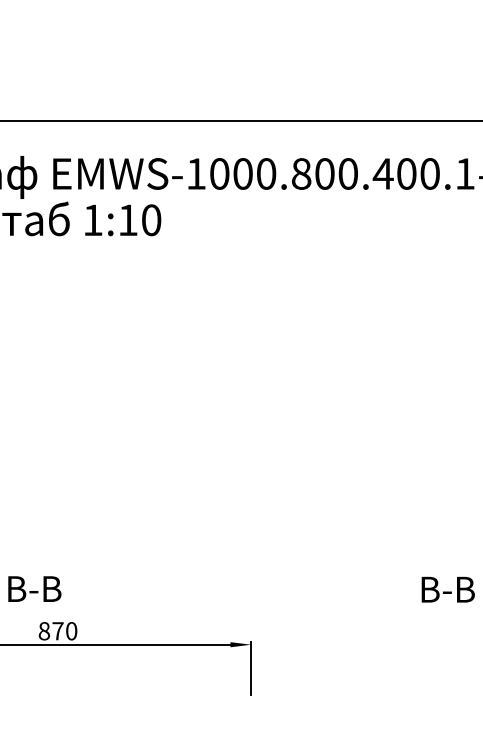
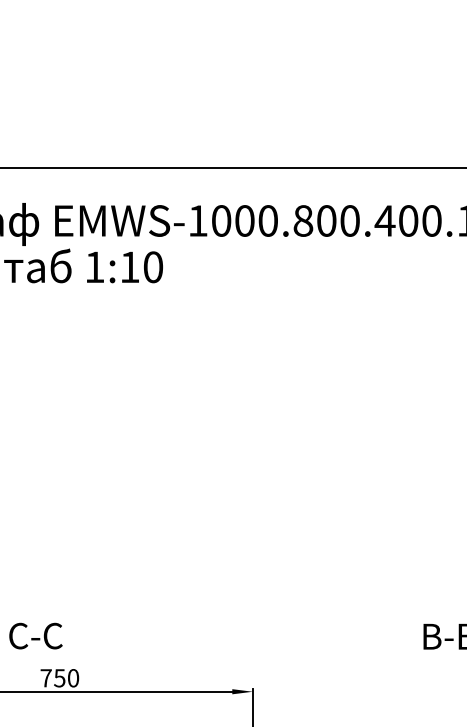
text: (34, 588) -> (36, 635), B-B -> C-C
text: (50, 631) -> (52, 678), 870 -> 750

